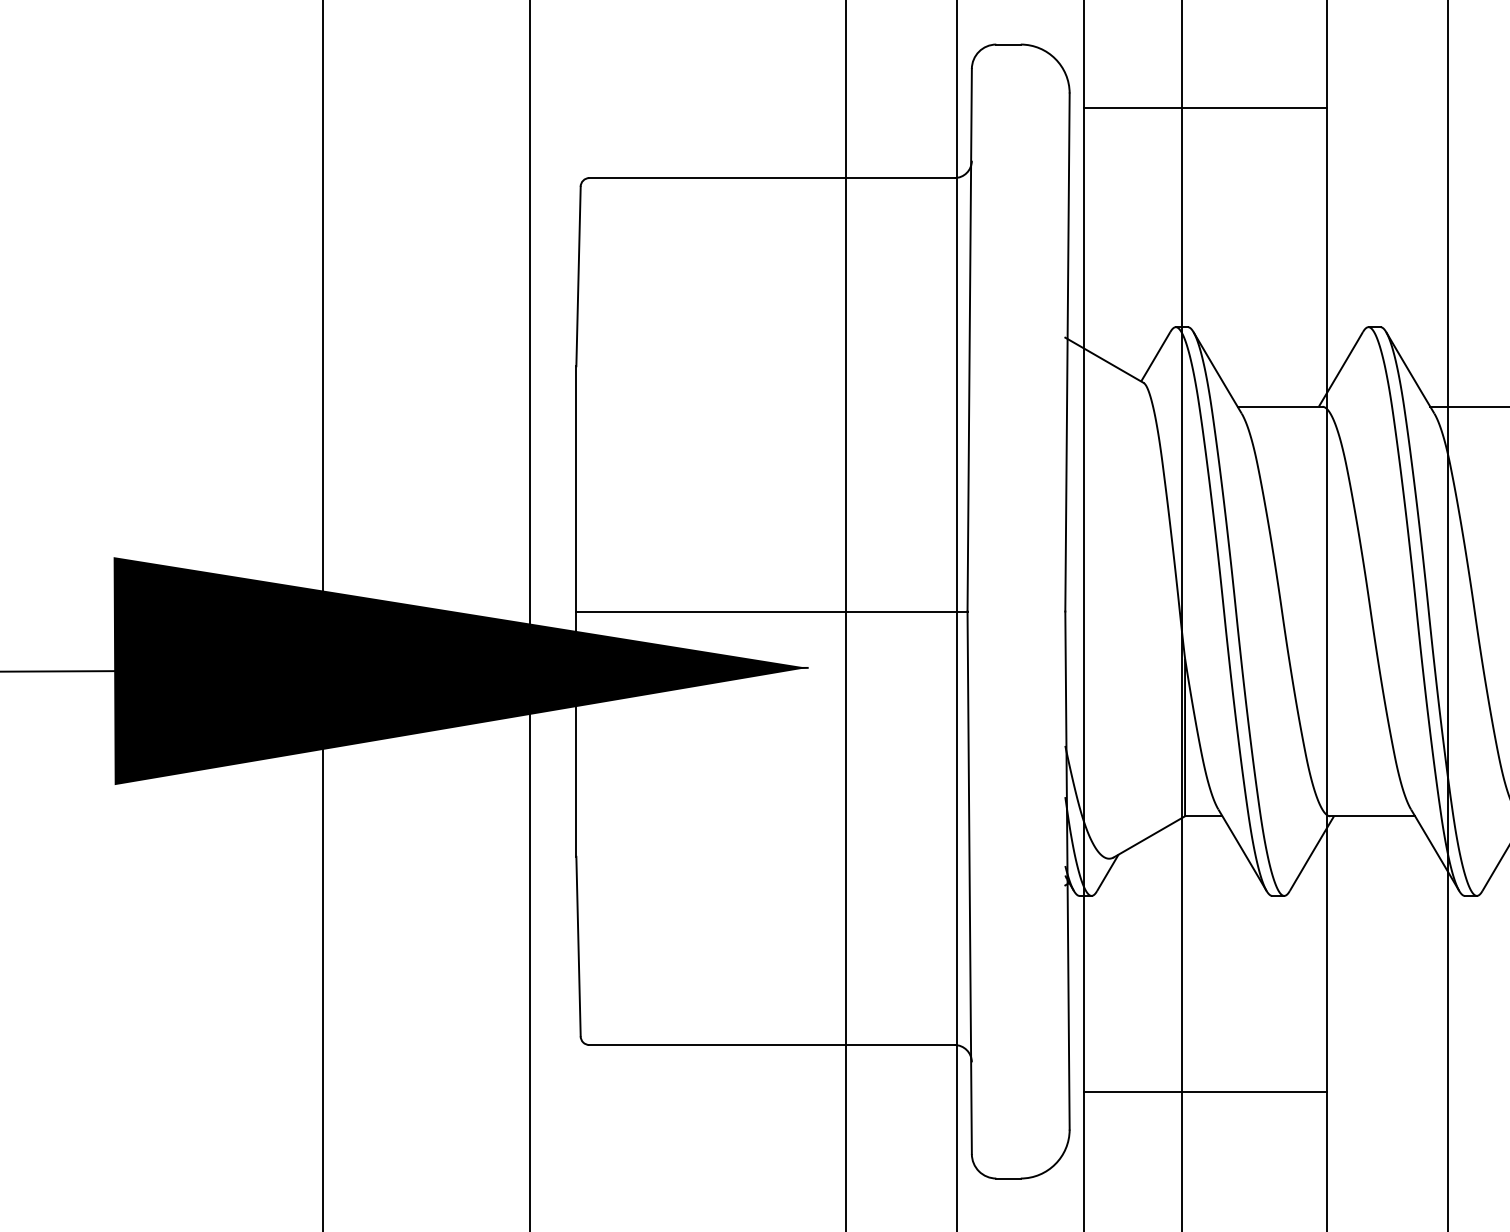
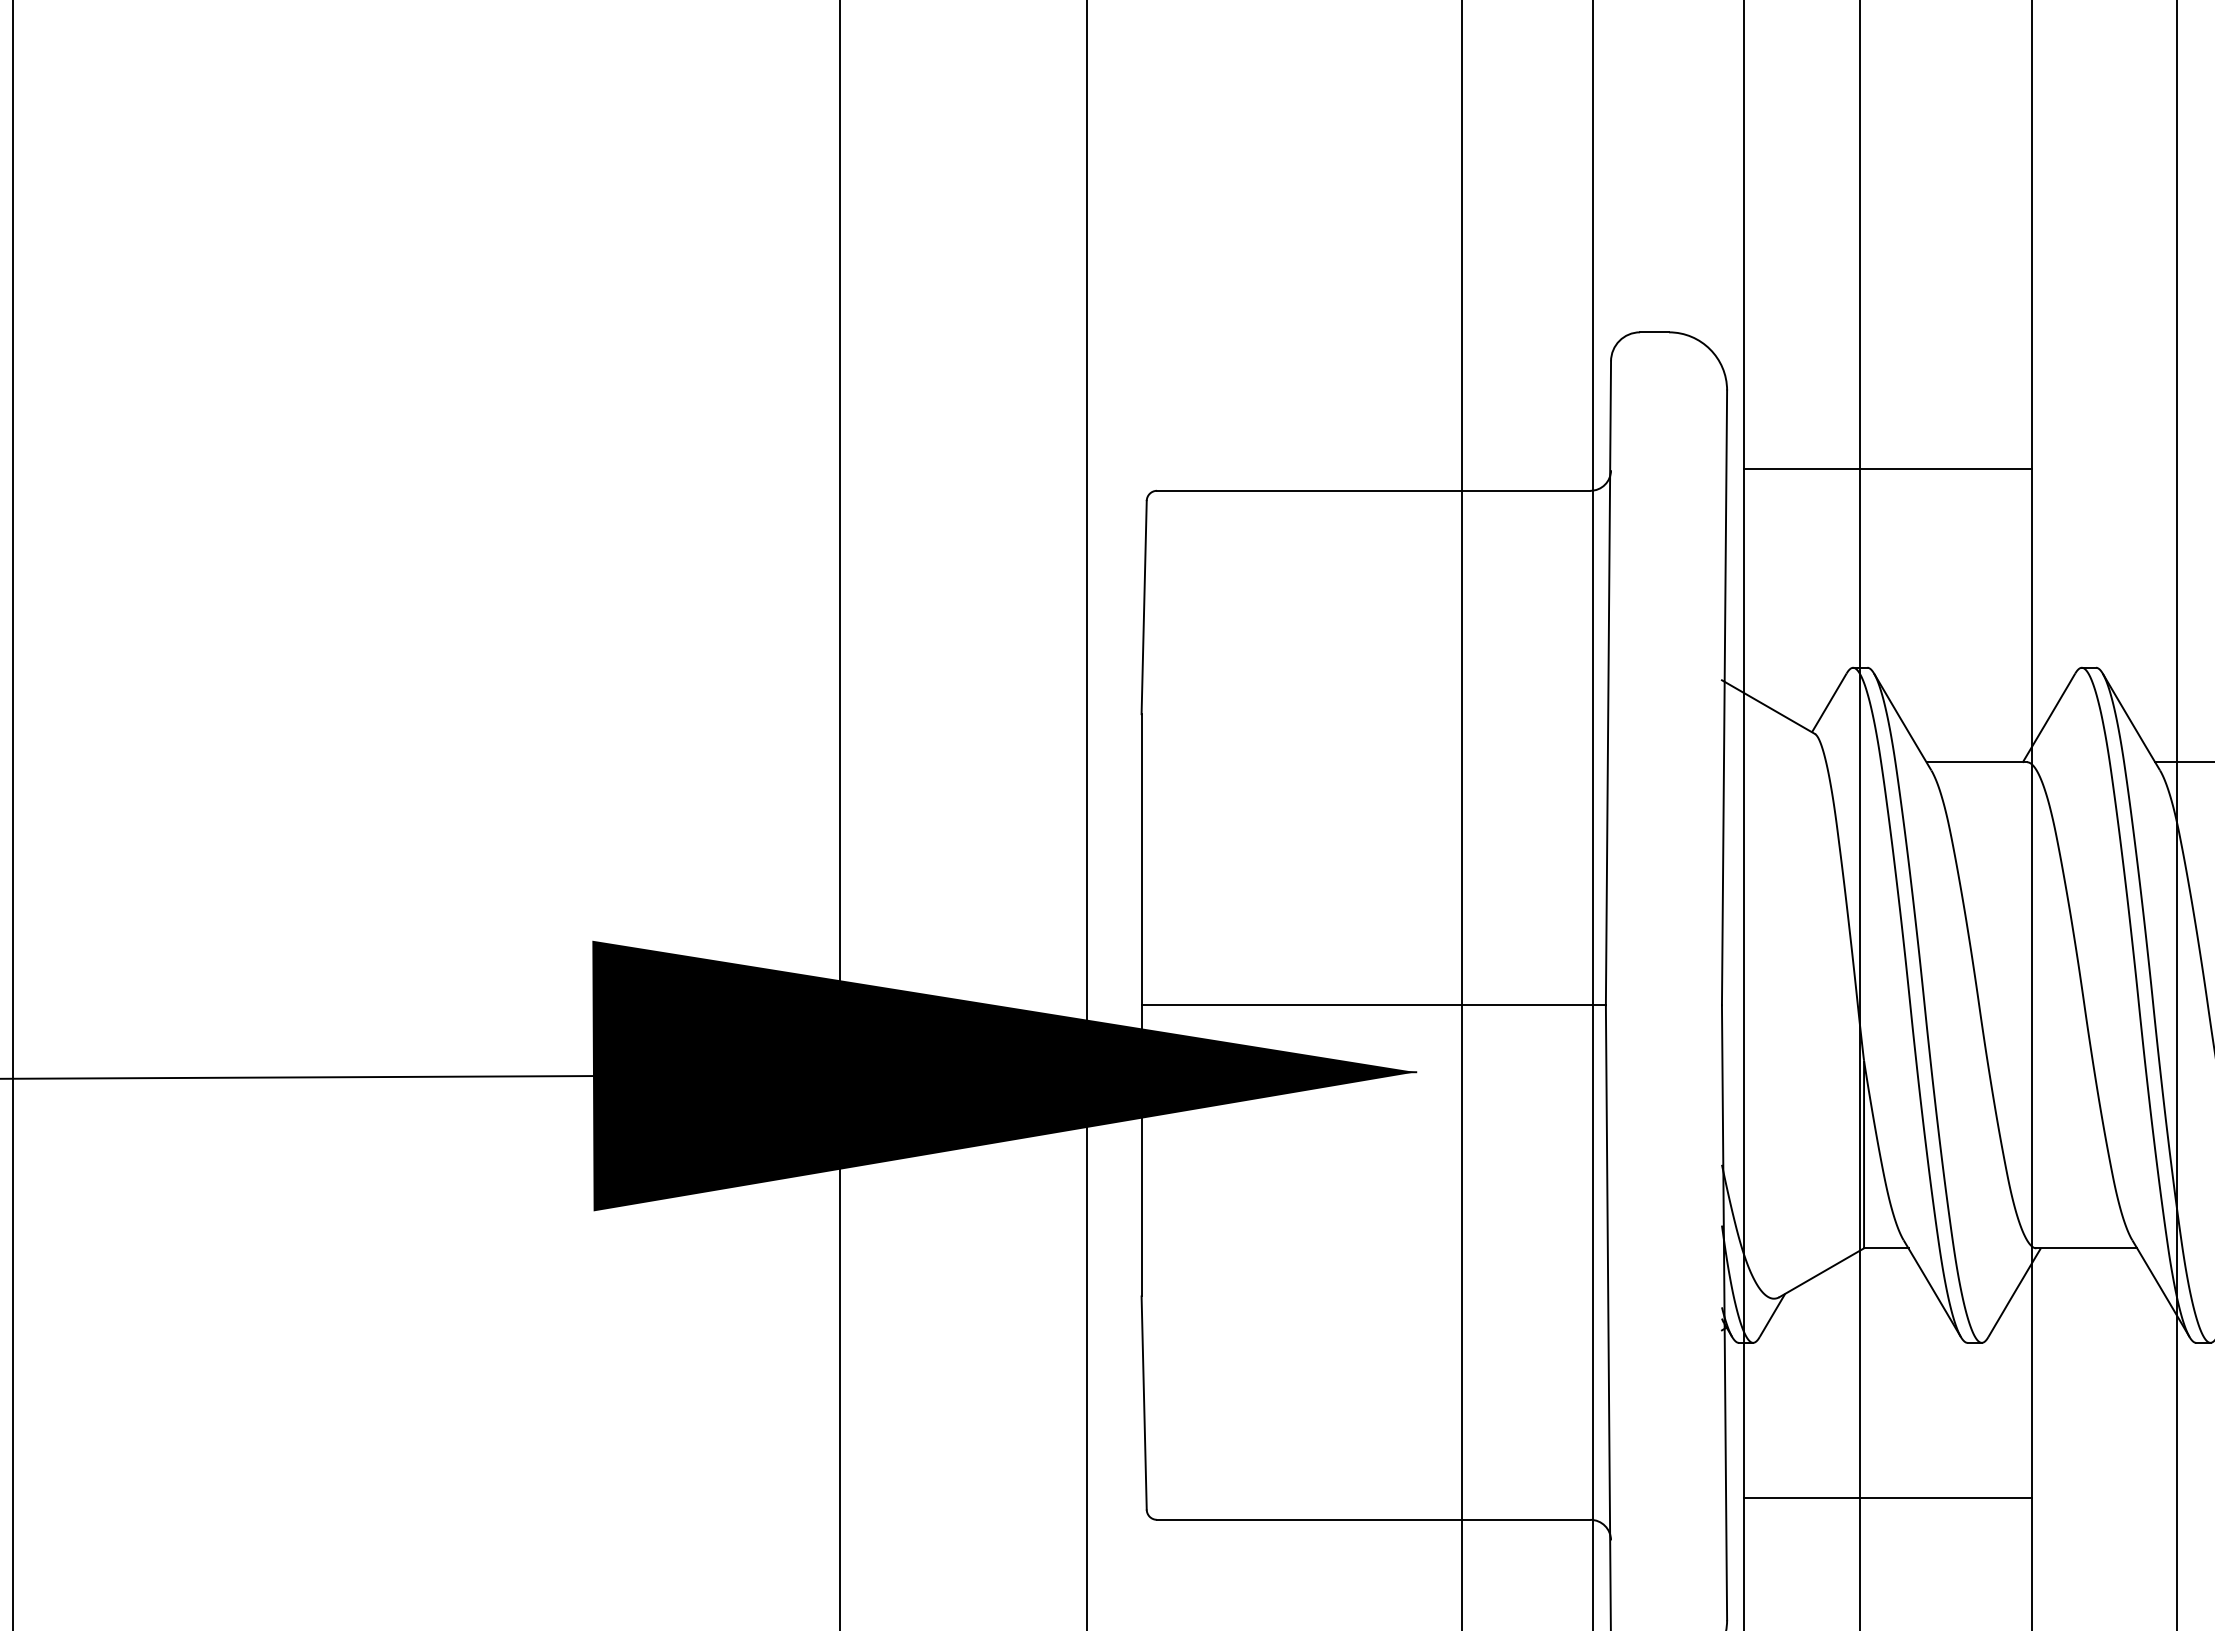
line: (1205, 107) -> (1888, 469), moved
line: (1205, 1091) -> (1888, 1498), moved

